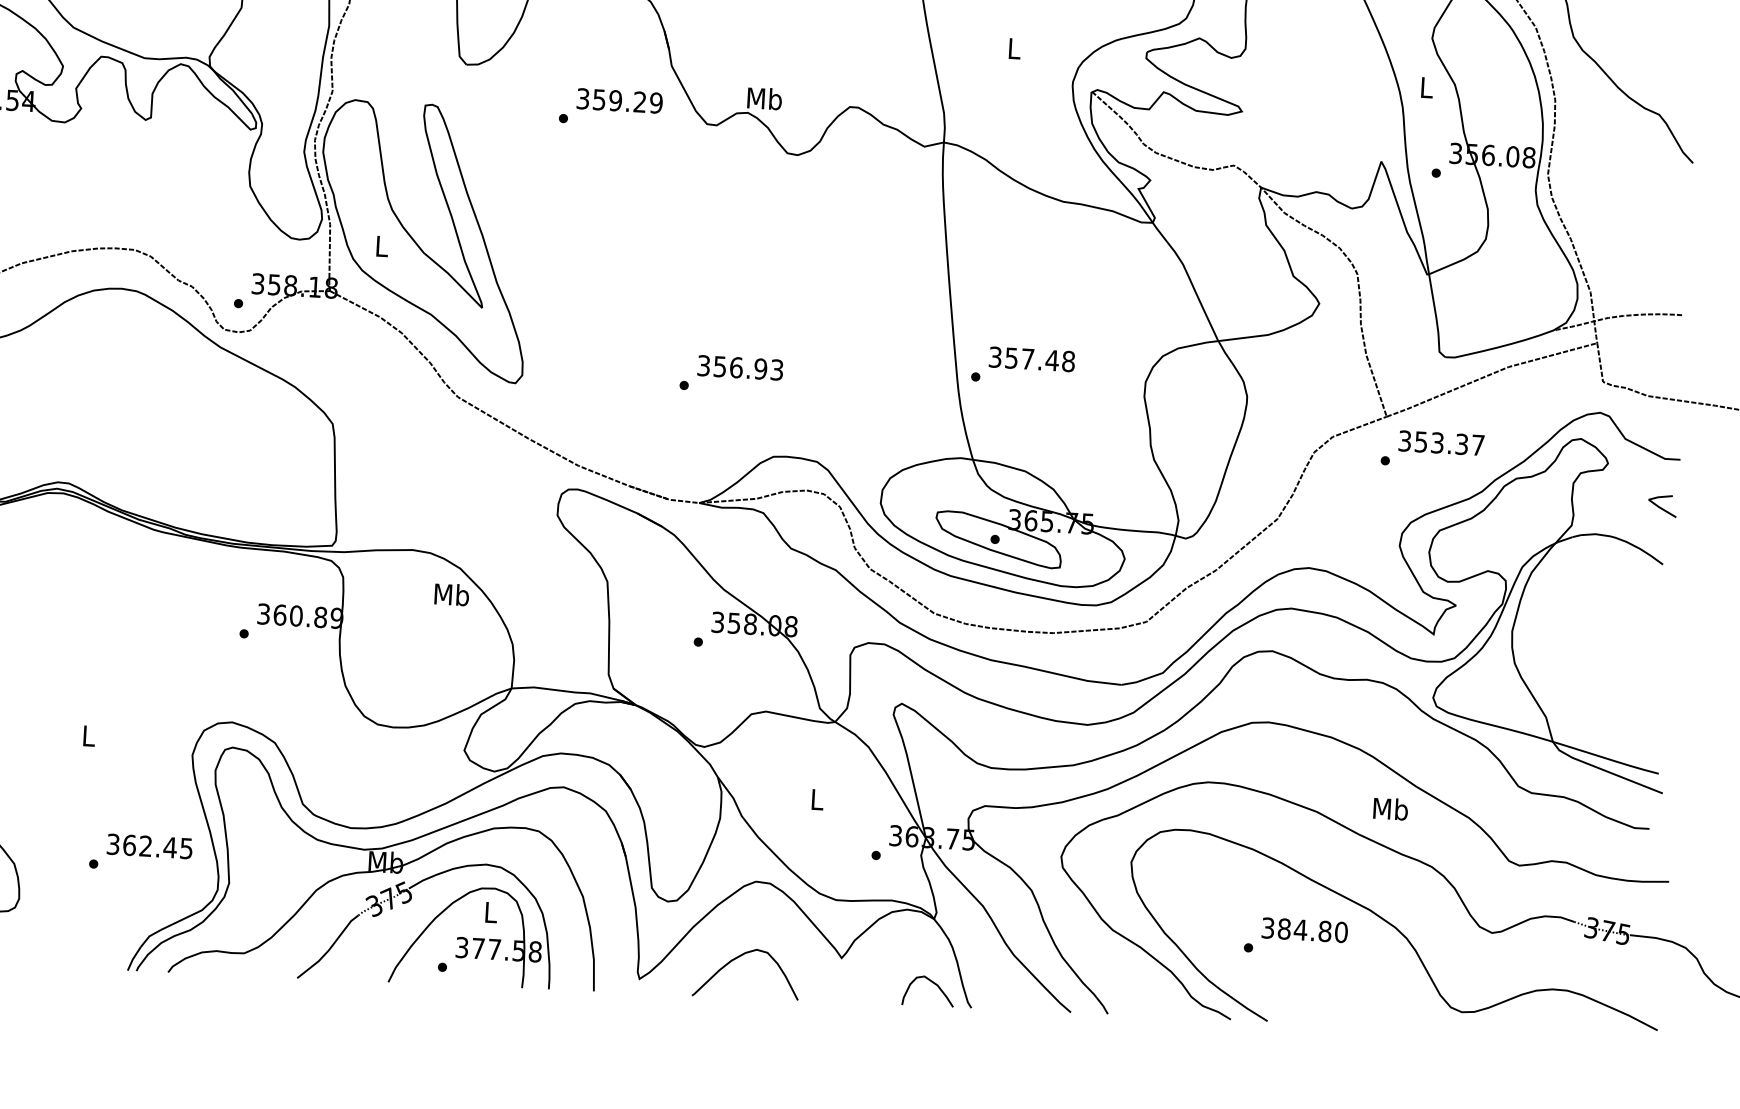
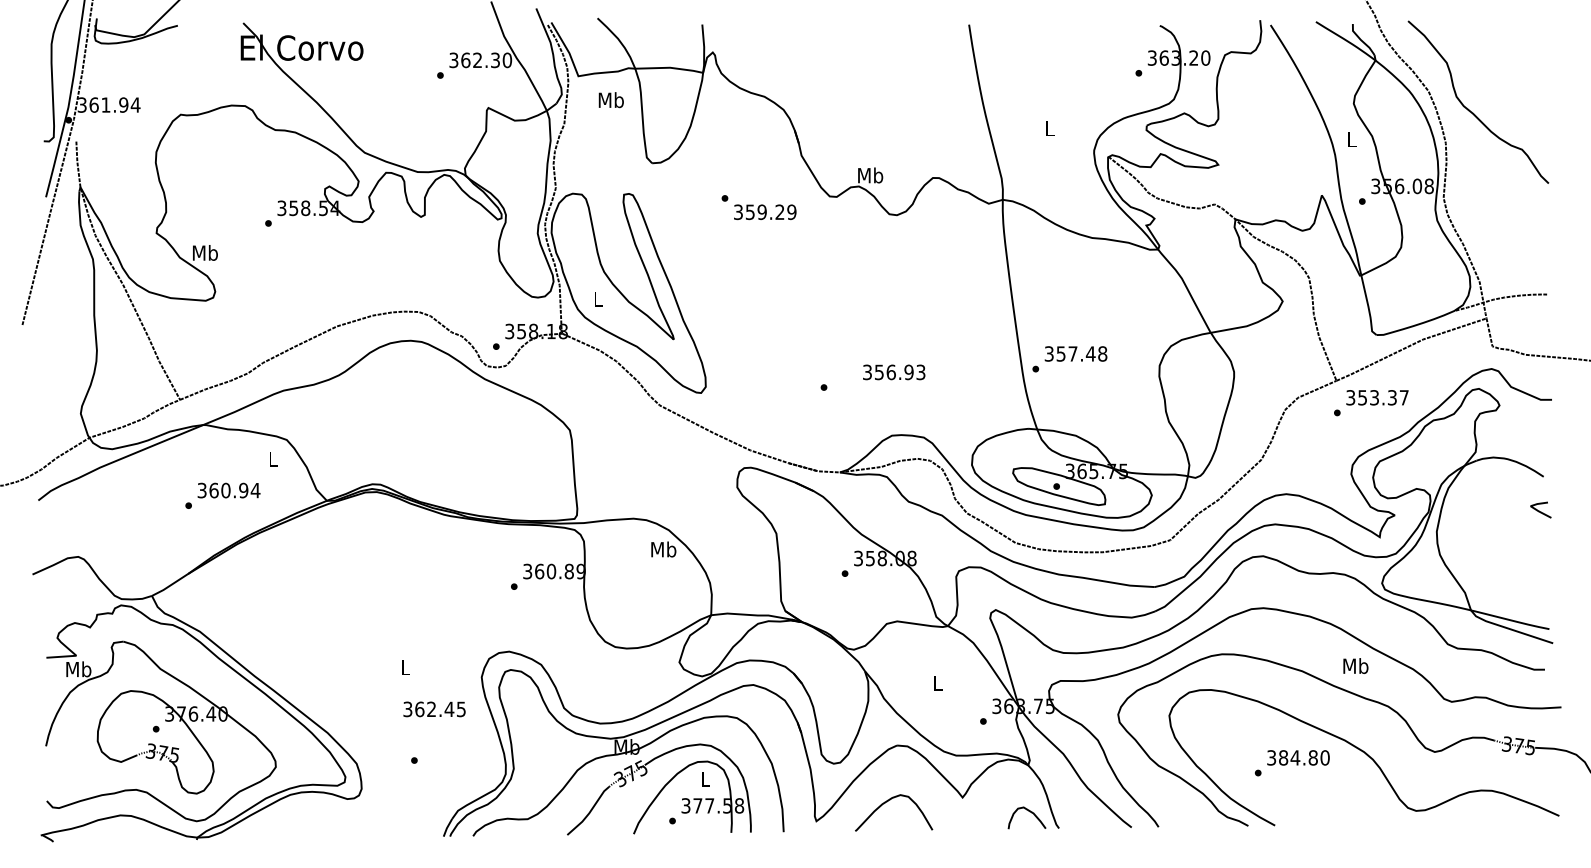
text: (620, 101) -> (765, 212), moved
text: (740, 368) -> (894, 372), moved
line: (1660, 506) -> (1539, 510), moved
text: (149, 846) -> (434, 709), moved

